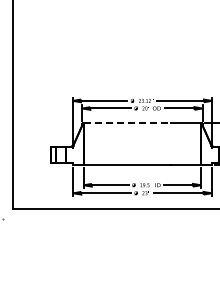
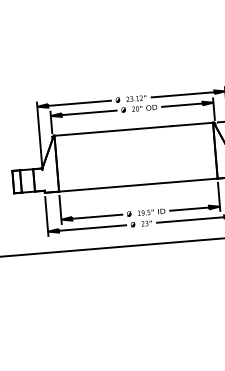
line: (127, 123) -> (113, 131), dashed -> solid

